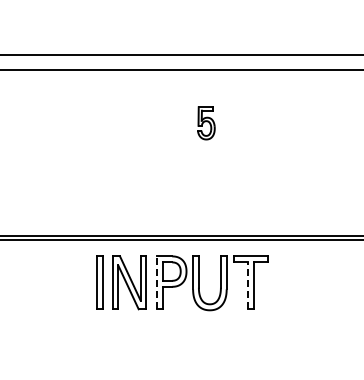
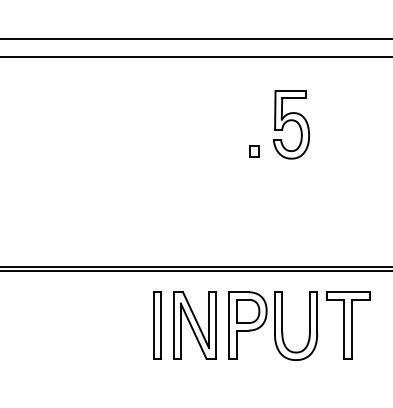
part: (206, 123) -> (291, 125), size x1.67
part: (176, 144) -> (254, 151), added
line: (156, 282) -> (228, 325), dashed -> solid
line: (248, 285) -> (344, 328), dashed -> solid

